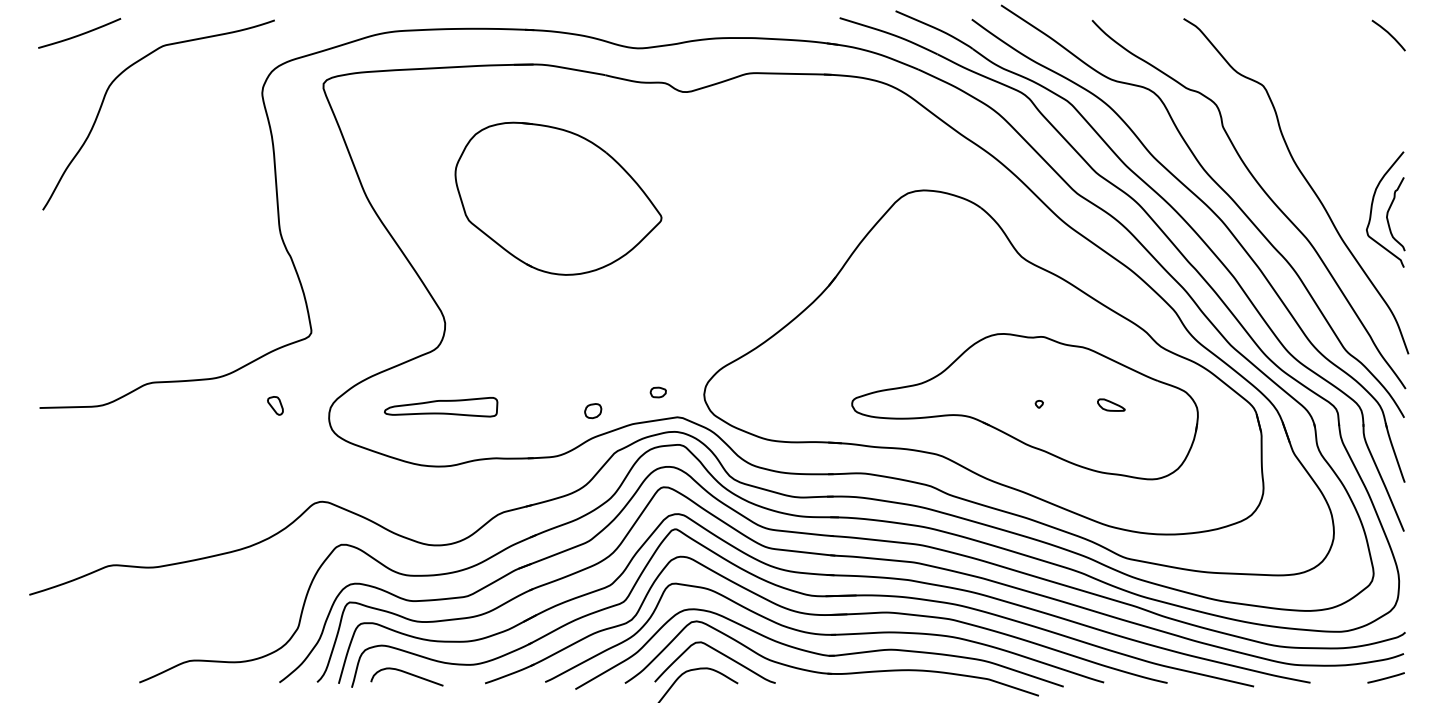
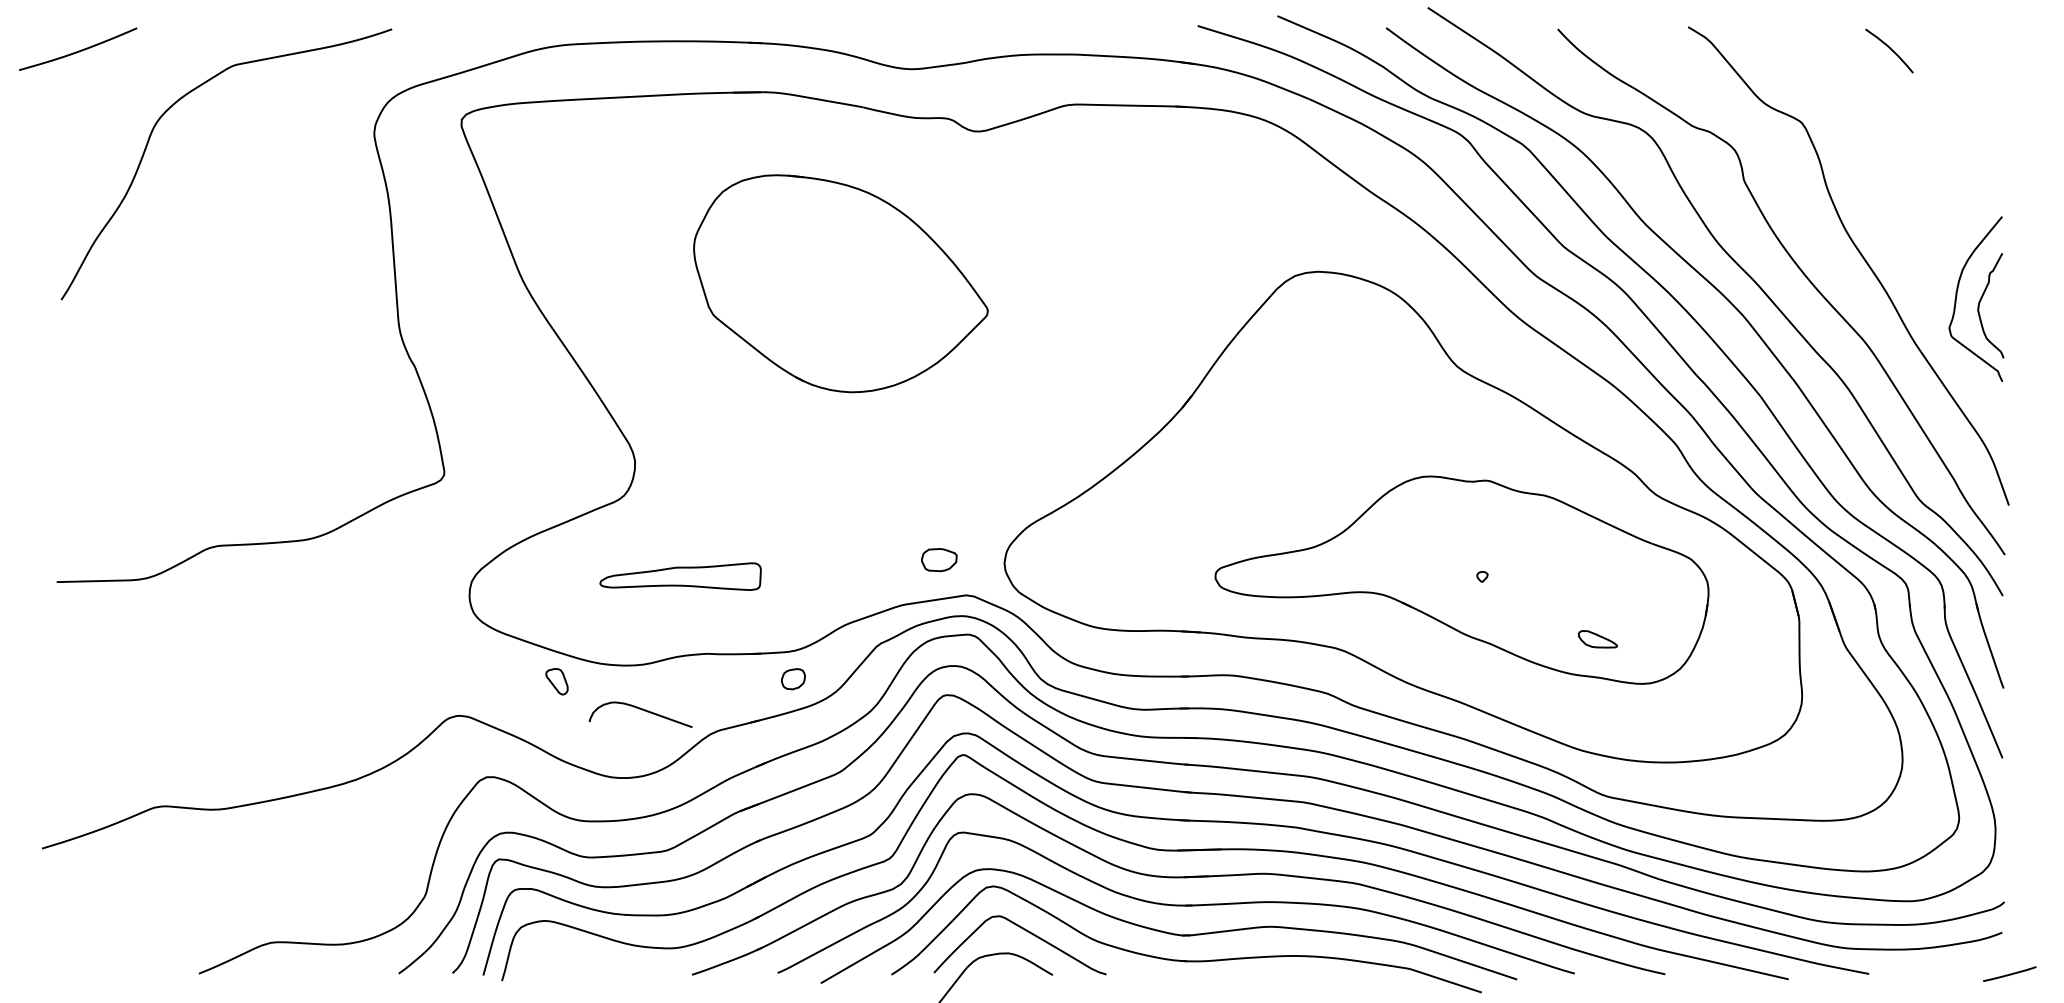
curve: (80, 33) -> (79, 49), moved
curve: (1388, 34) -> (1889, 49), moved
part: (558, 198) -> (840, 283), moved
part: (657, 392) -> (937, 559), size x1.6
part: (1111, 404) -> (1598, 638), moved
part: (275, 405) -> (557, 681), moved
part: (441, 407) -> (681, 577), moved
part: (593, 411) -> (793, 679), moved
curve: (408, 674) -> (642, 711), moved
line: (1385, 677) -> (2008, 973), moved

